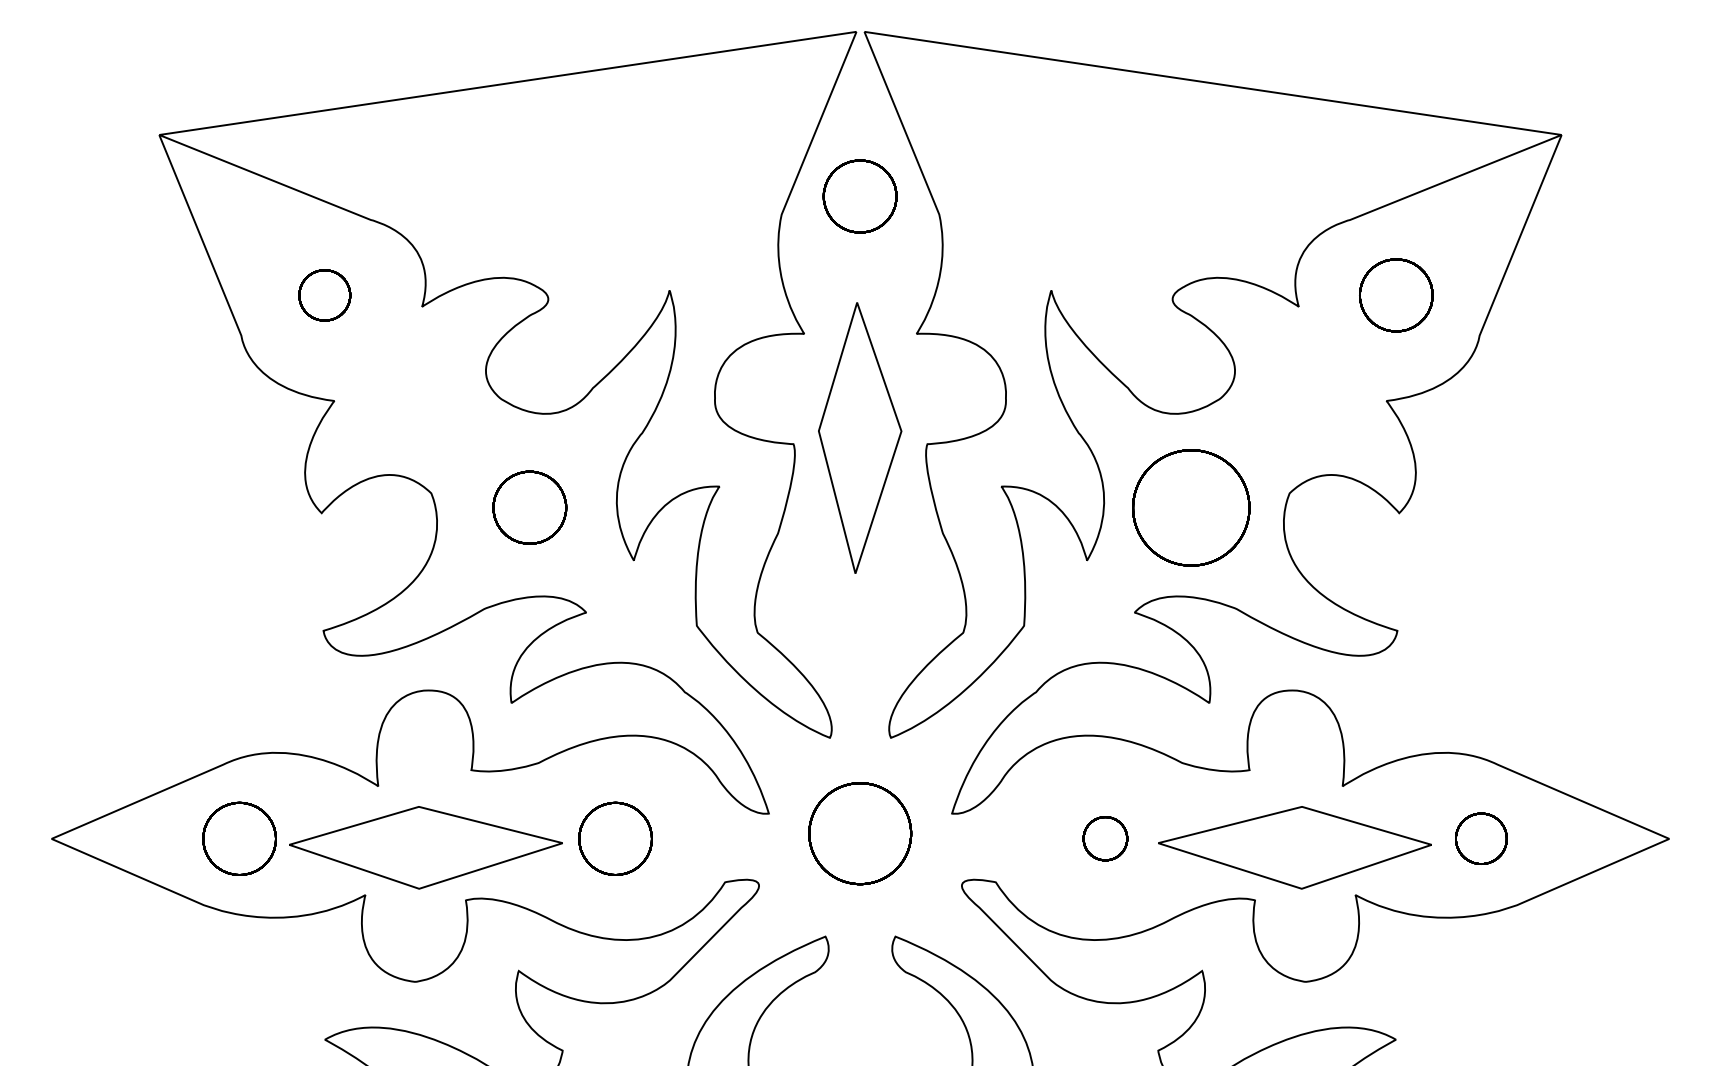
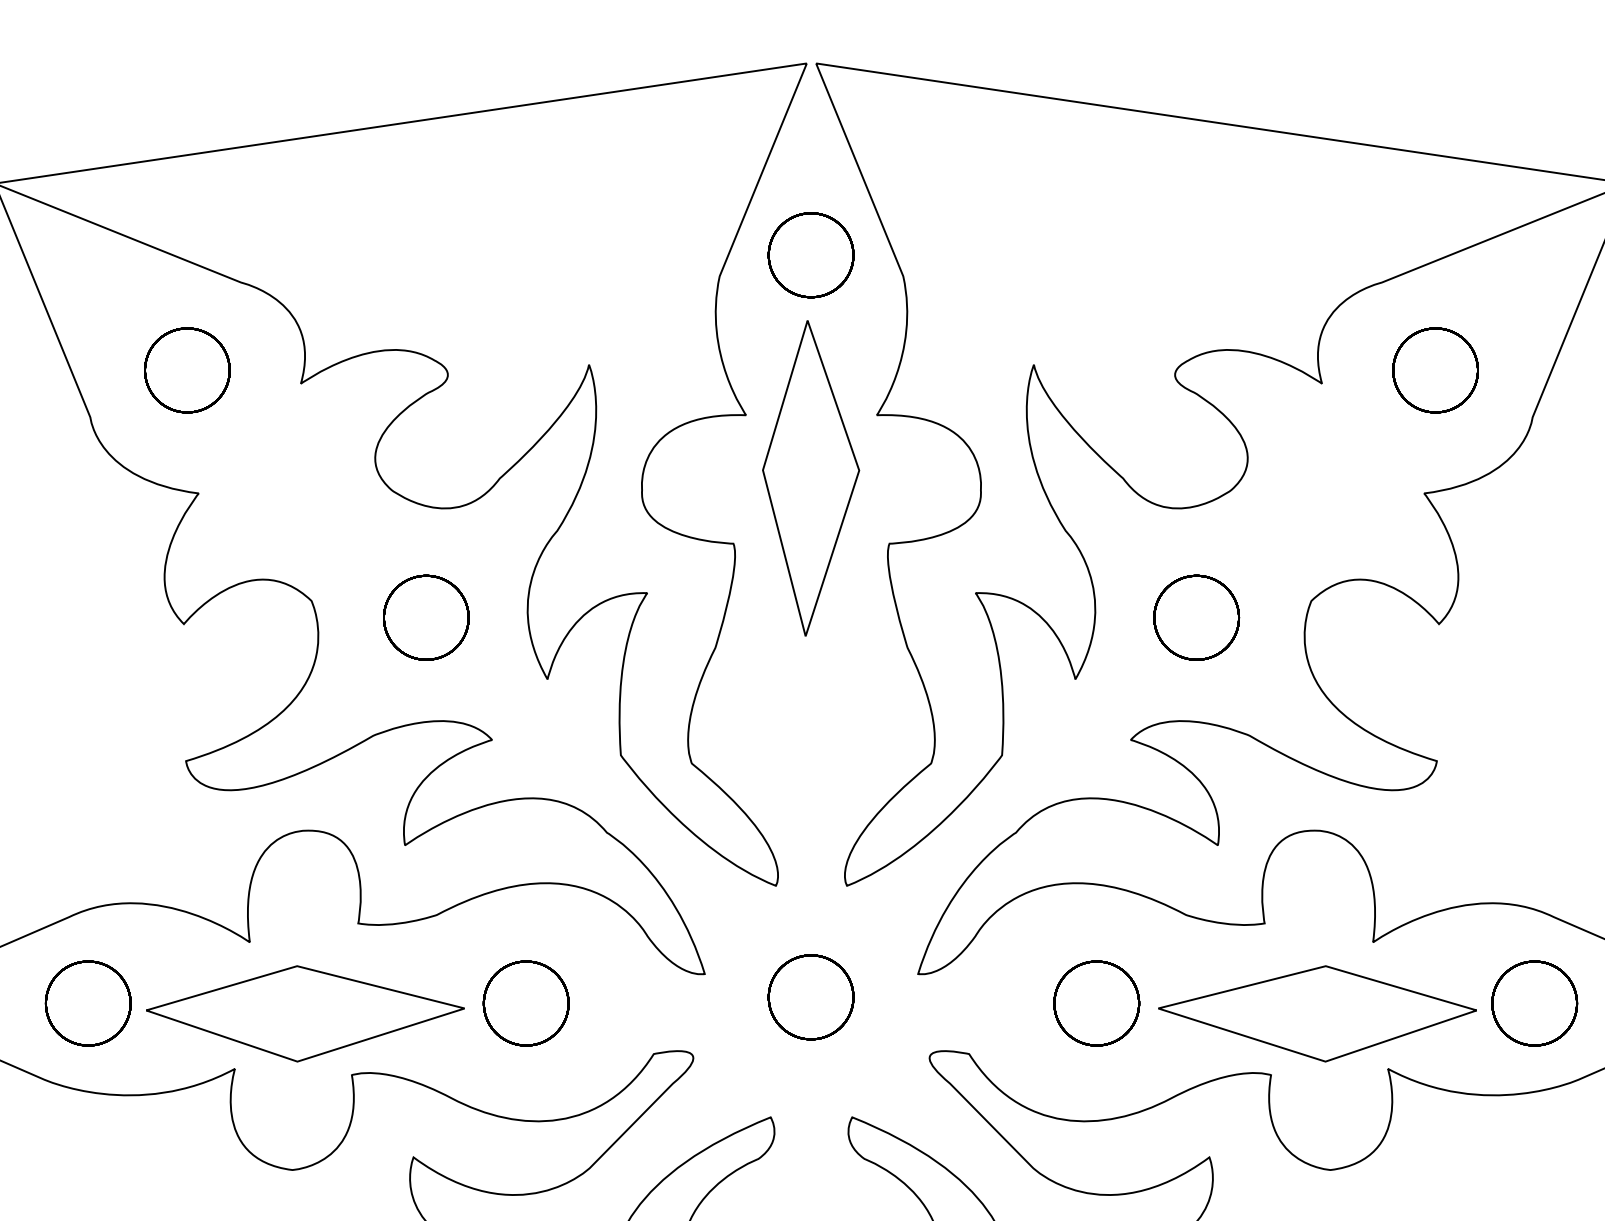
part: (324, 295) -> (187, 370), size x1.43
part: (860, 437) -> (811, 477), moved
part: (1190, 507) -> (1195, 617), size x0.62
part: (859, 833) -> (810, 997), size x0.71
part: (1105, 838) -> (1096, 1003), size x1.67
part: (1481, 838) -> (1534, 1003), size x1.43

